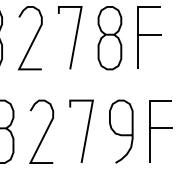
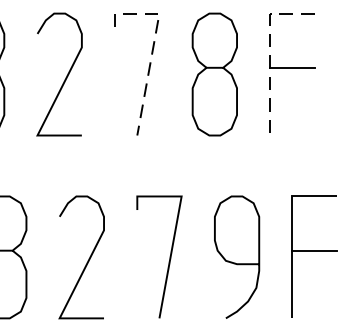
line: (78, 22) -> (153, 43), solid -> dashed
line: (138, 26) -> (270, 51), solid -> dashed

